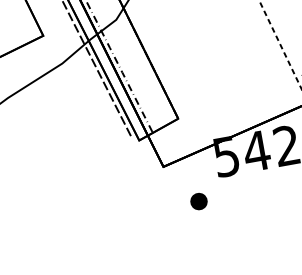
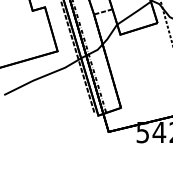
part: (197, 201) -> (123, 153), removed

